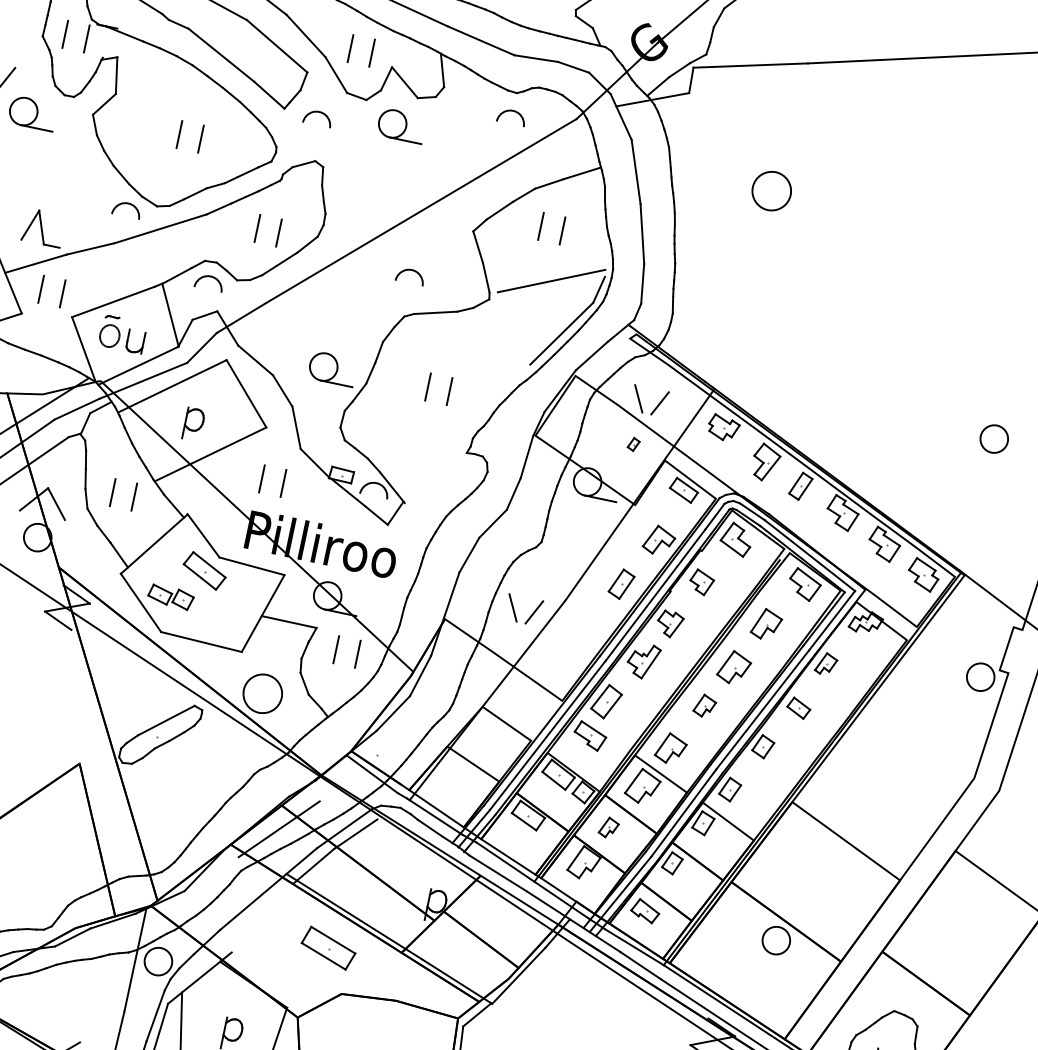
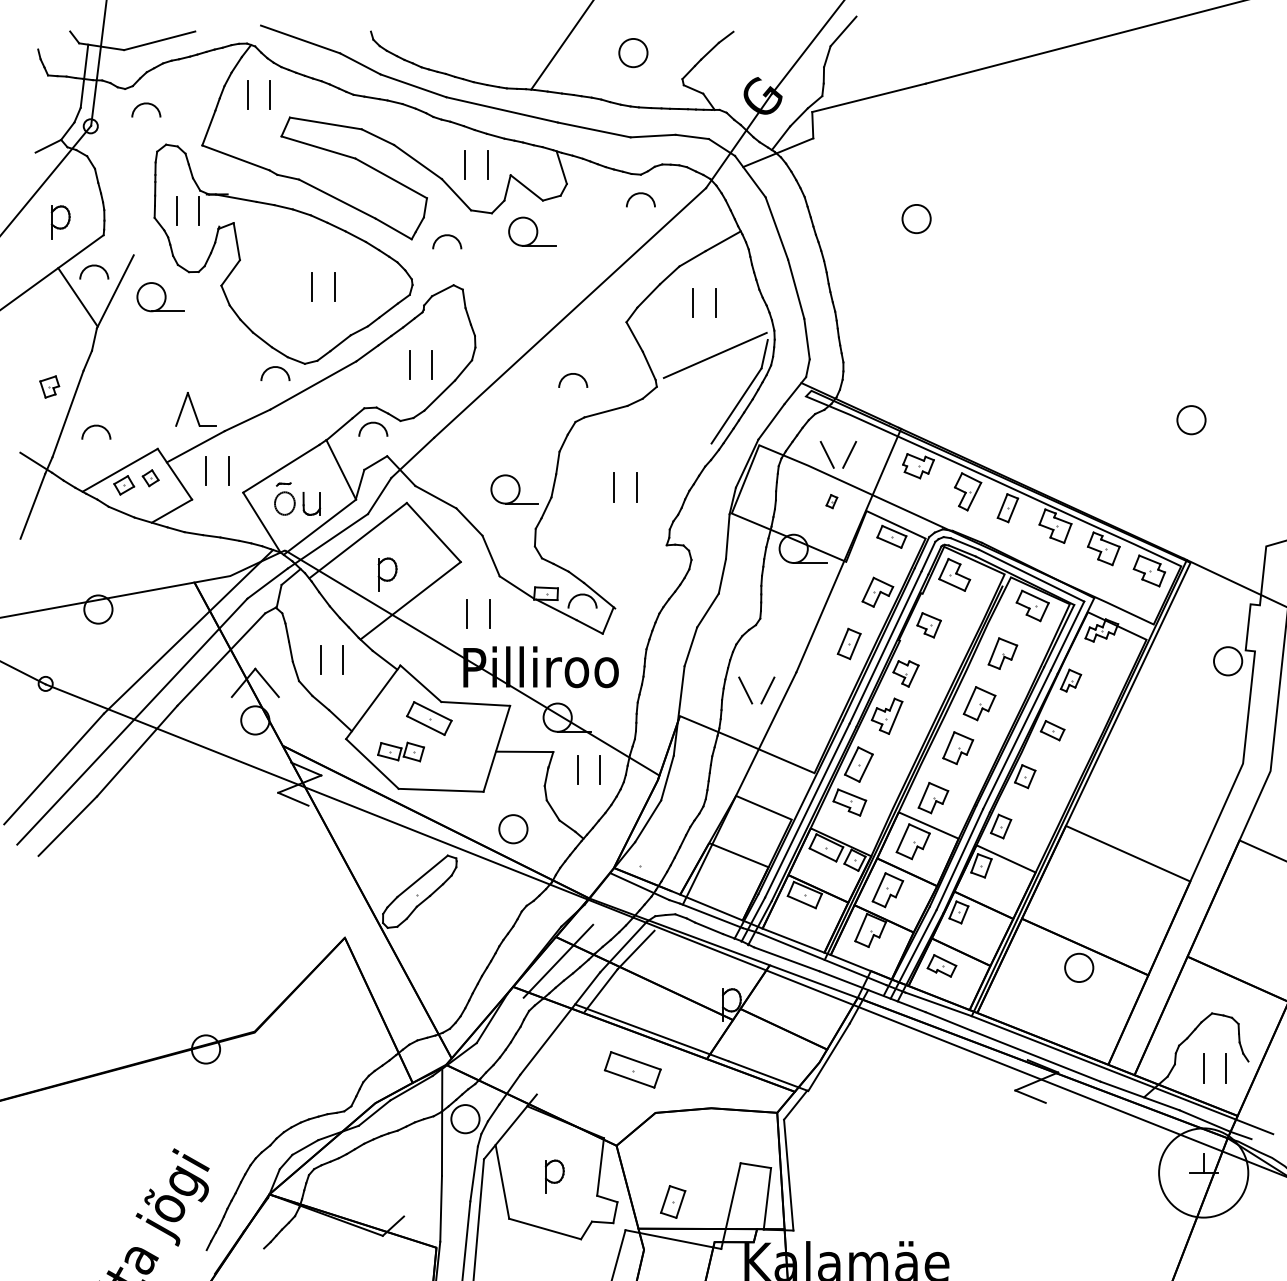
circle: (771, 190) -> (916, 218), size x0.71
circle: (262, 694) -> (513, 829), size x0.71
part: (705, 706) -> (958, 748), size x1.43
part: (608, 827) -> (887, 890), size x1.67

